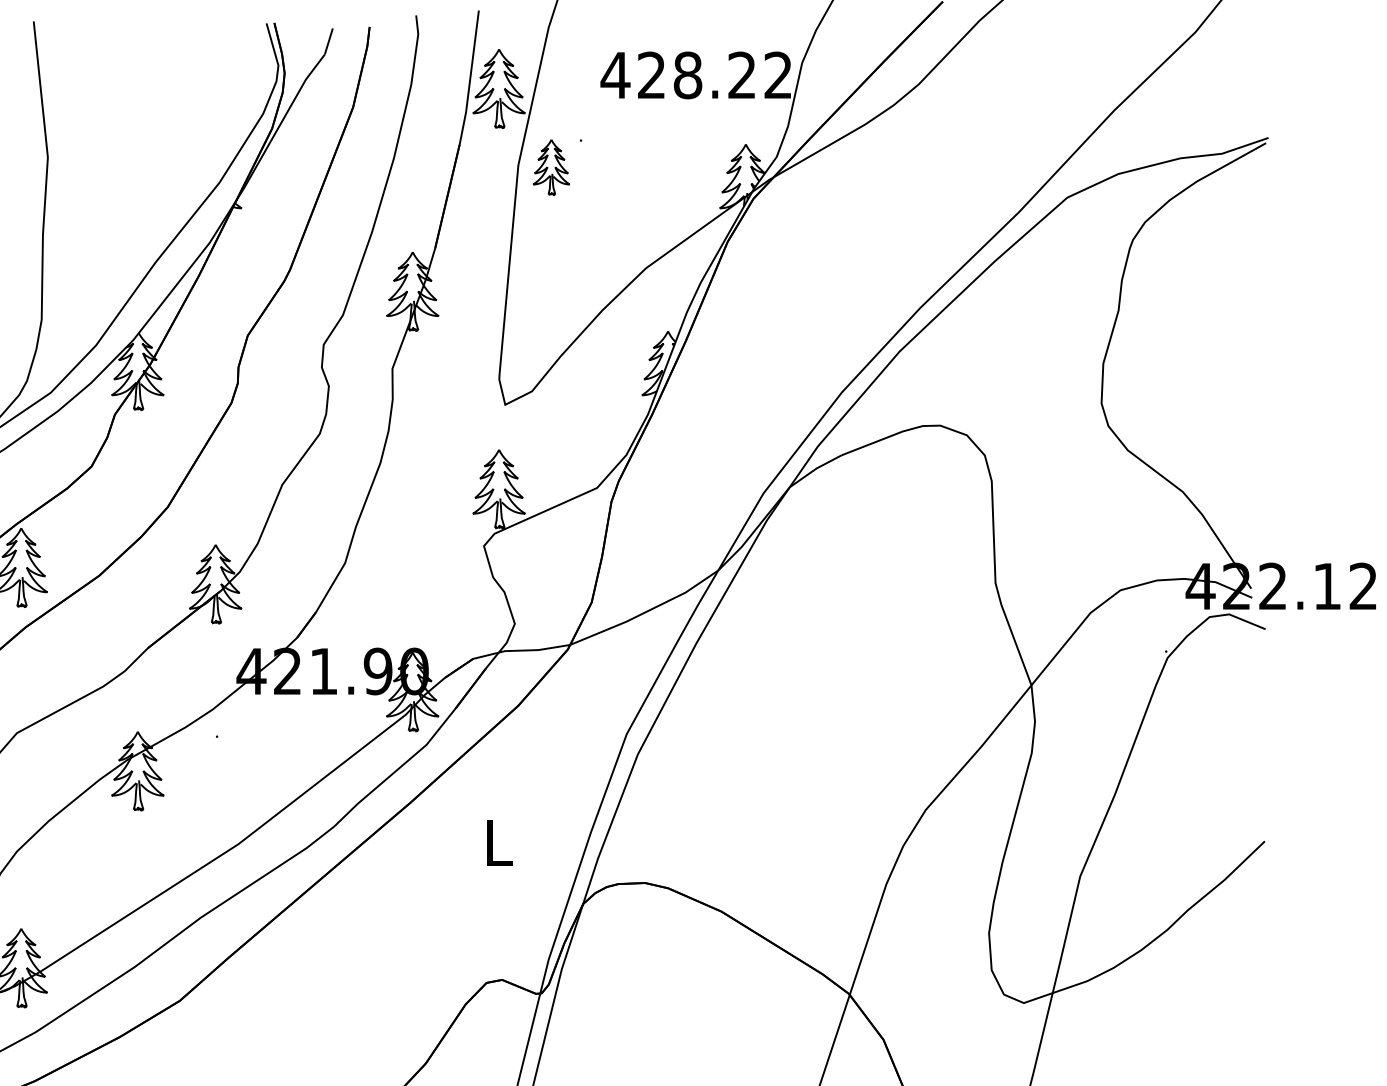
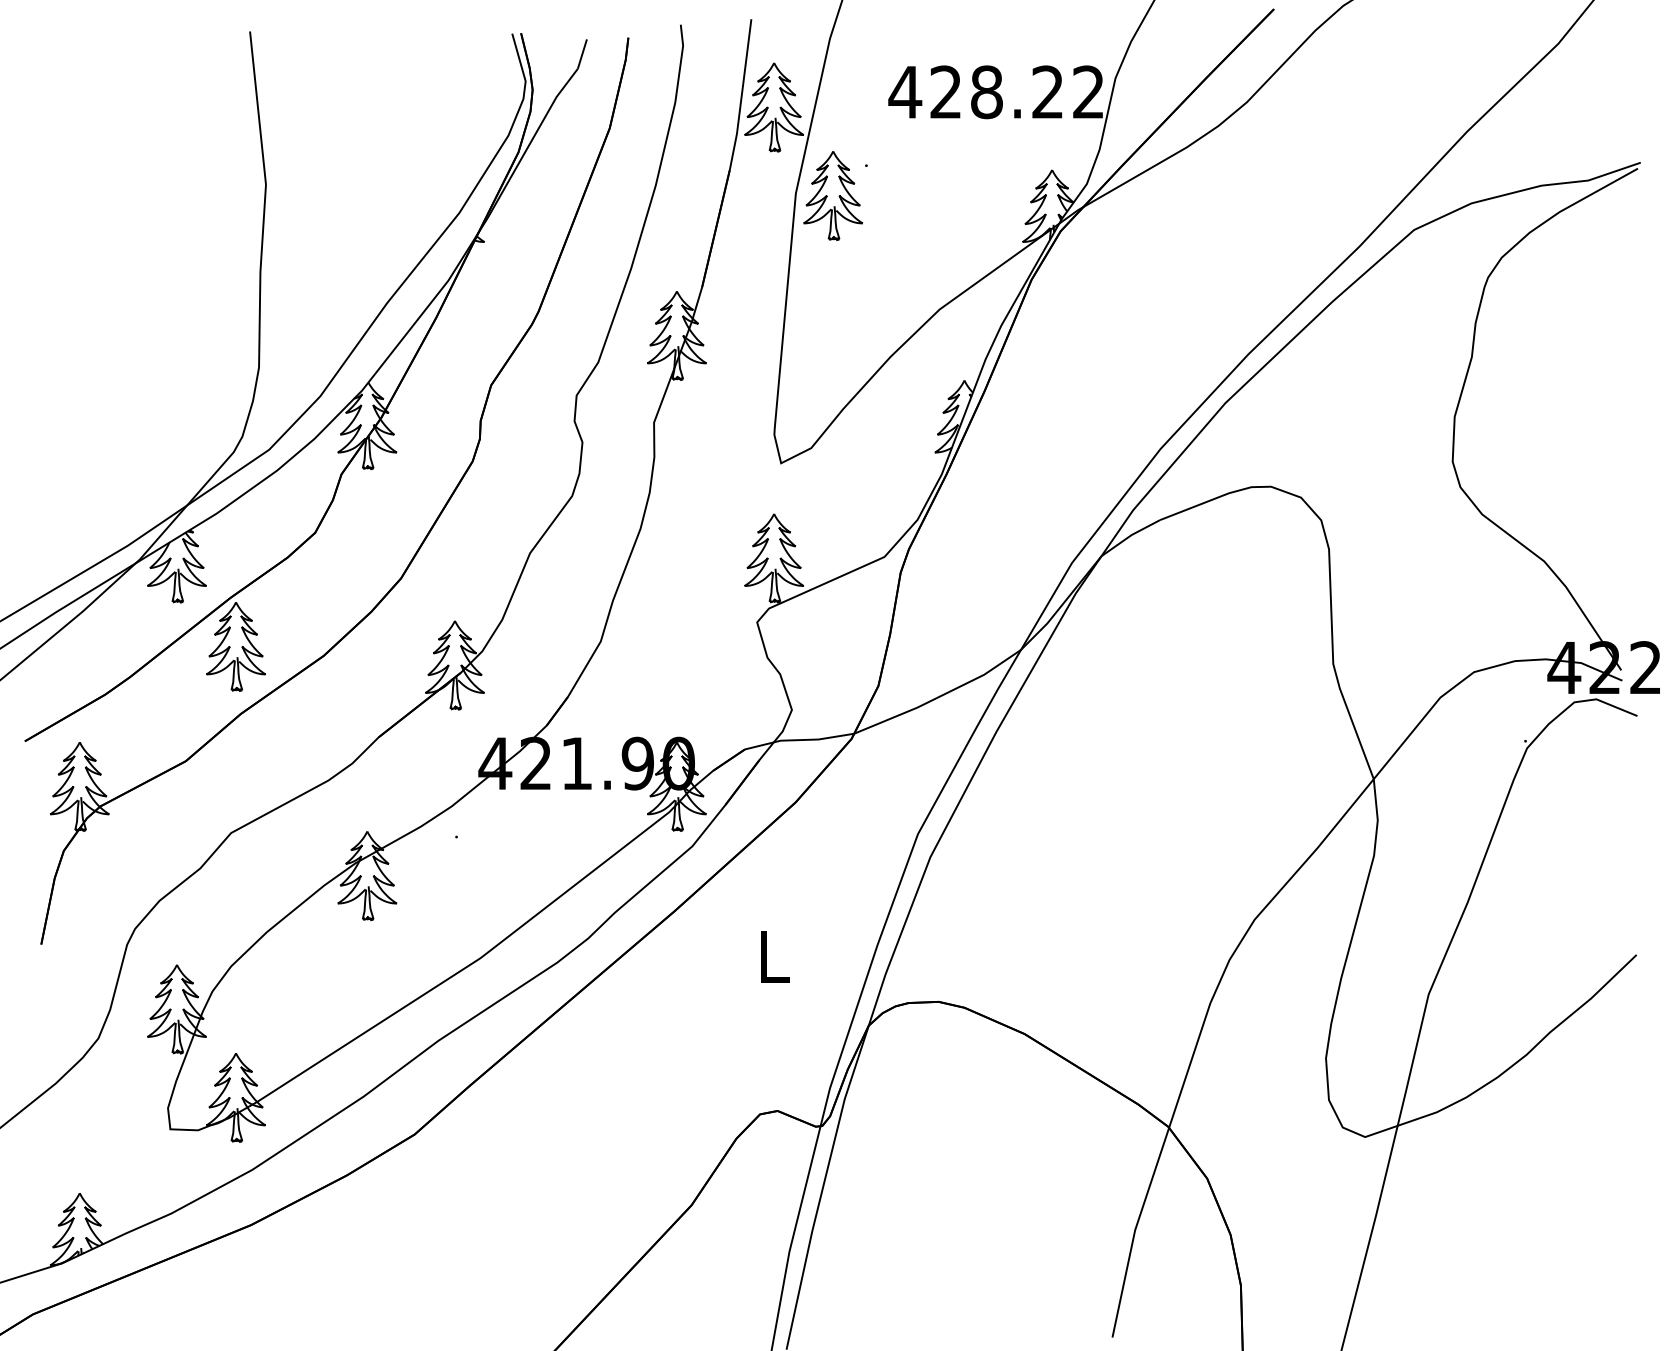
part: (550, 167) -> (832, 195), size x1.43

